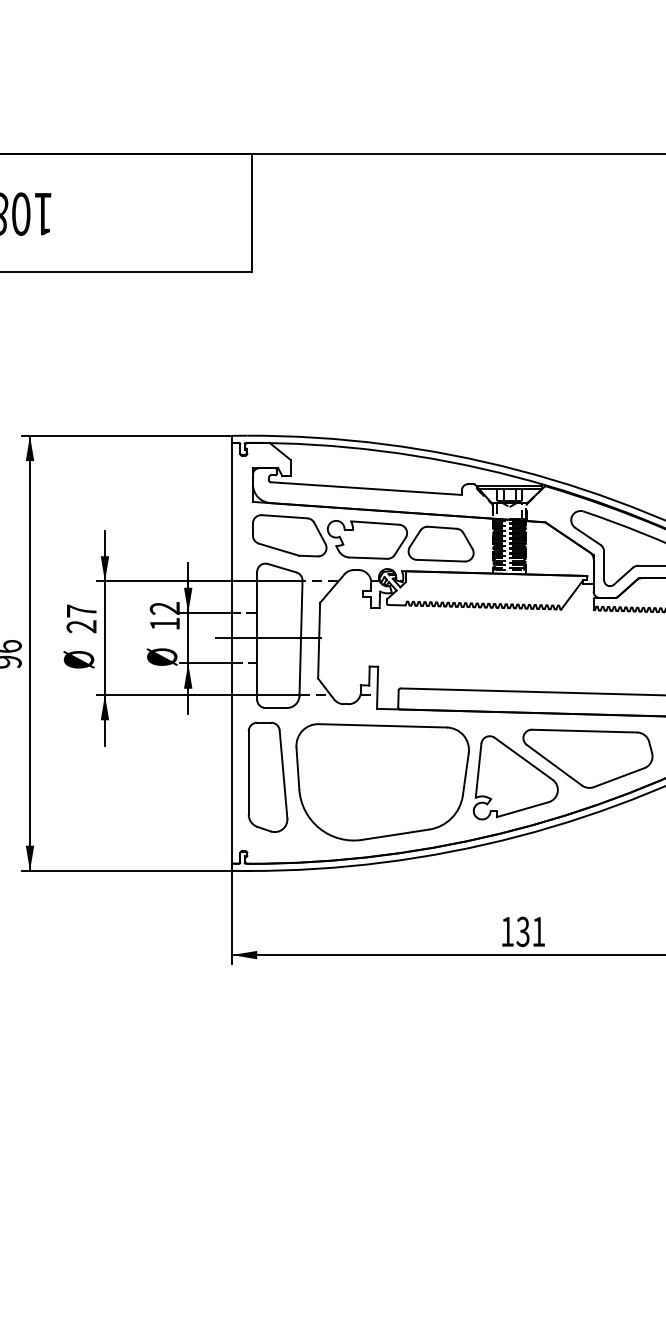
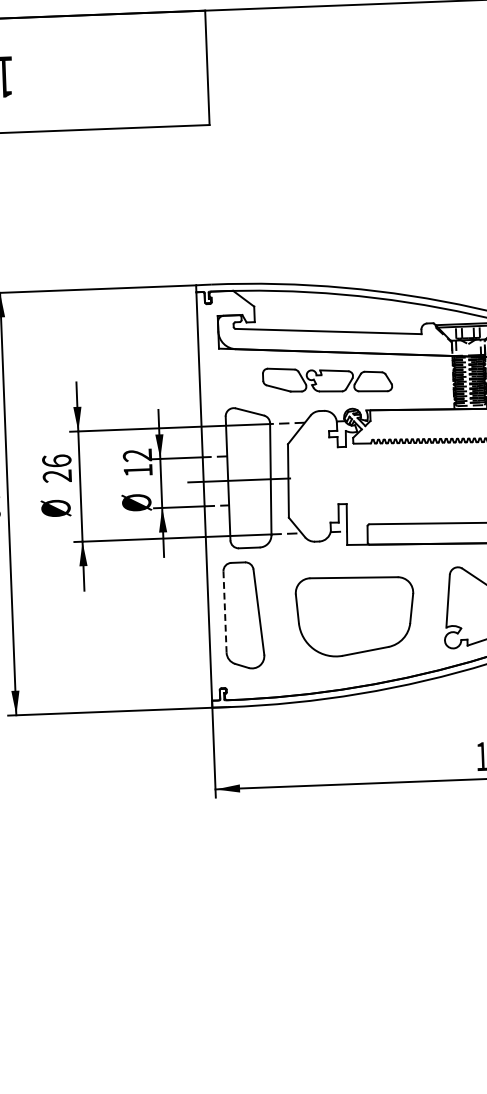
part: (363, 538) -> (327, 380), size x0.6
text: (81, 610) -> (56, 460), 27 -> 26
line: (248, 773) -> (224, 612), solid -> dashed
part: (382, 782) -> (355, 616), size x0.7

